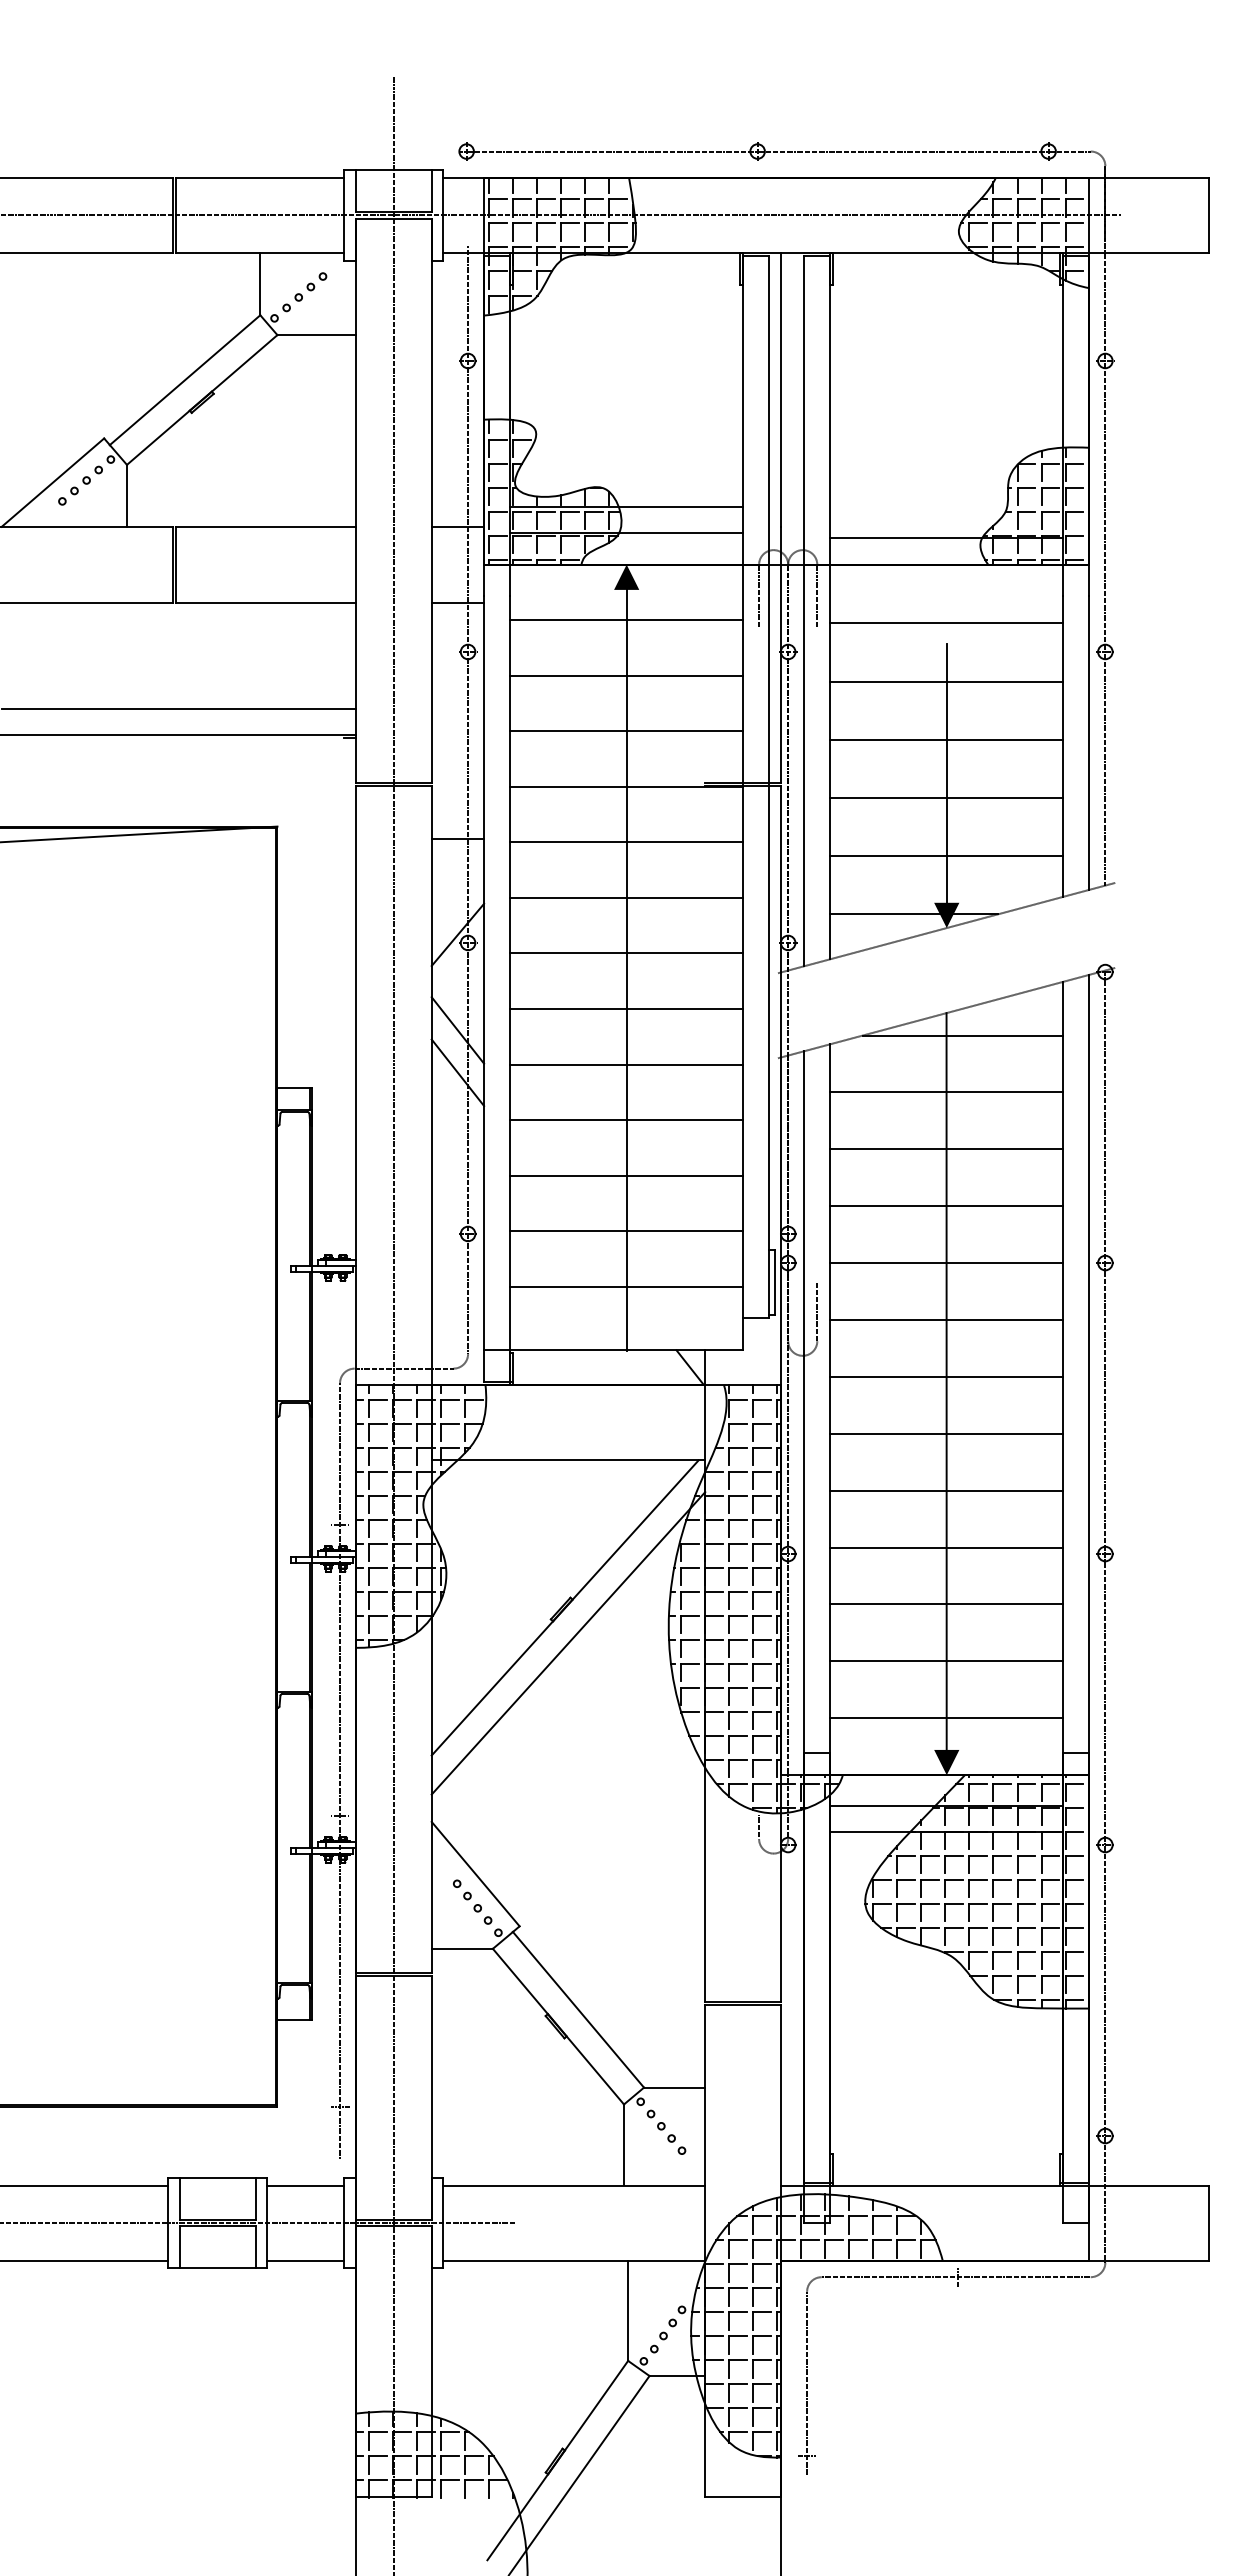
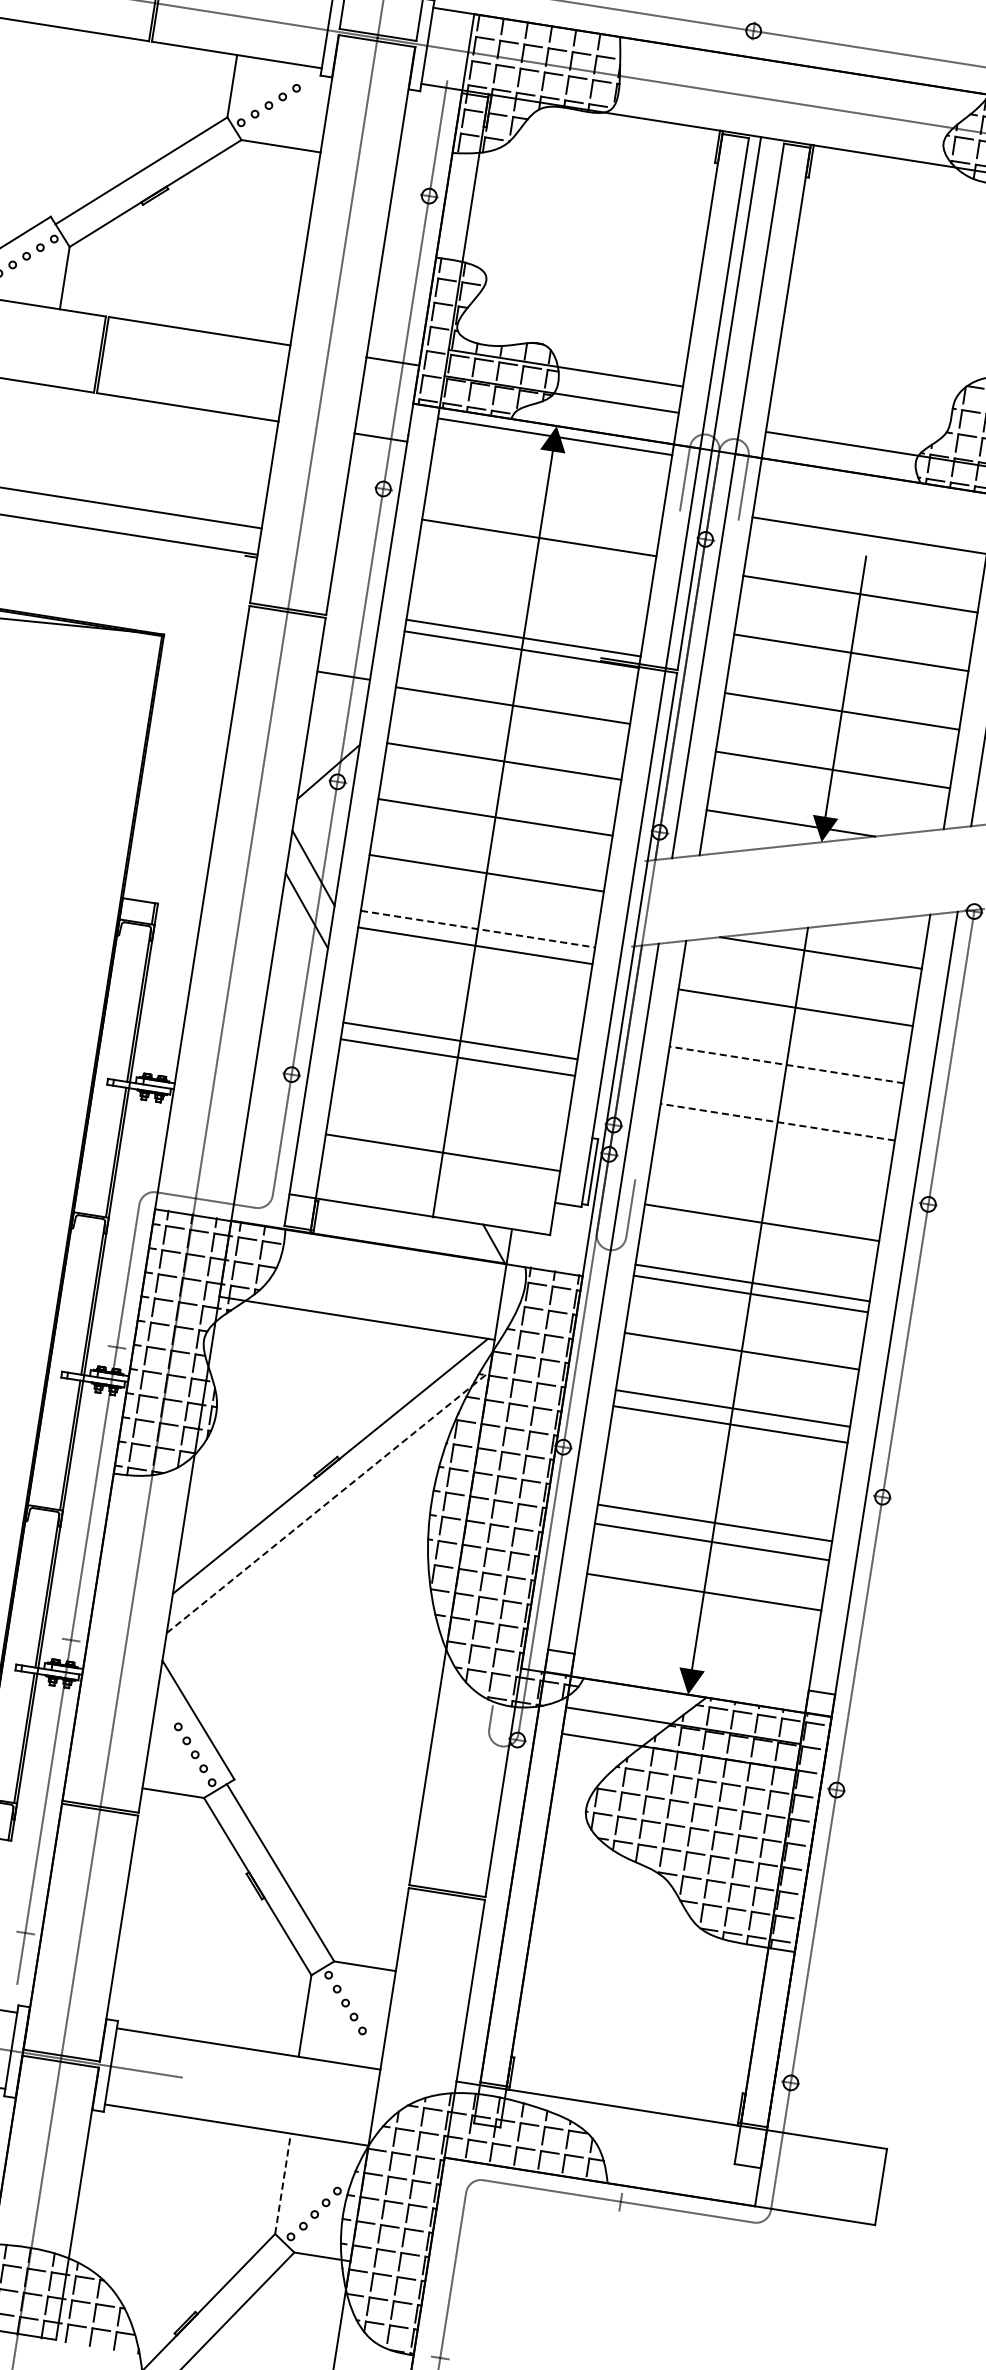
line: (626, 620) -> (554, 436), moved
line: (626, 731) -> (523, 638), moved
line: (627, 1064) -> (478, 929), solid -> dashed
line: (626, 1120) -> (475, 946), moved
line: (946, 1149) -> (786, 1065), solid -> dashed
line: (946, 1206) -> (777, 1122), solid -> dashed
line: (626, 1231) -> (457, 1057), moved
line: (946, 1263) -> (761, 1223), moved
line: (946, 1320) -> (752, 1283), moved
line: (946, 1547) -> (730, 1424), moved
line: (568, 1643) -> (328, 1502), solid -> dashed
line: (946, 1661) -> (711, 1542), moved
line: (946, 1718) -> (703, 1592), moved
line: (628, 2311) -> (283, 2184), solid -> dashed

